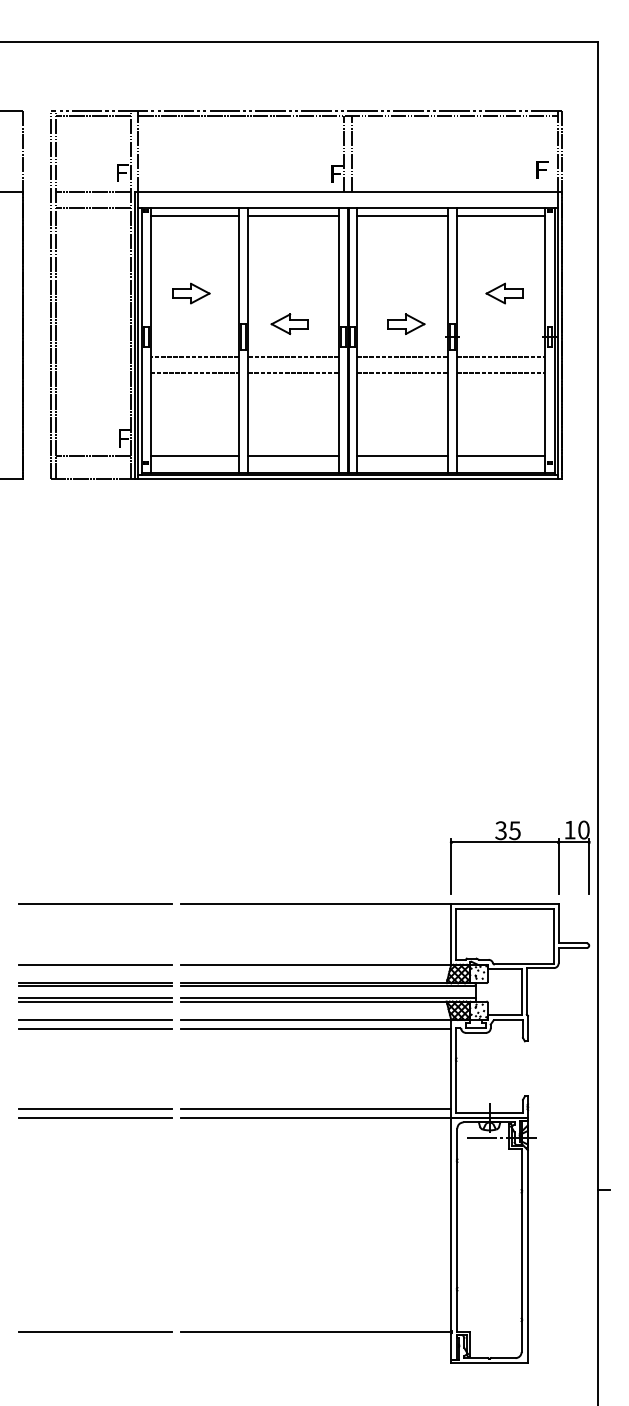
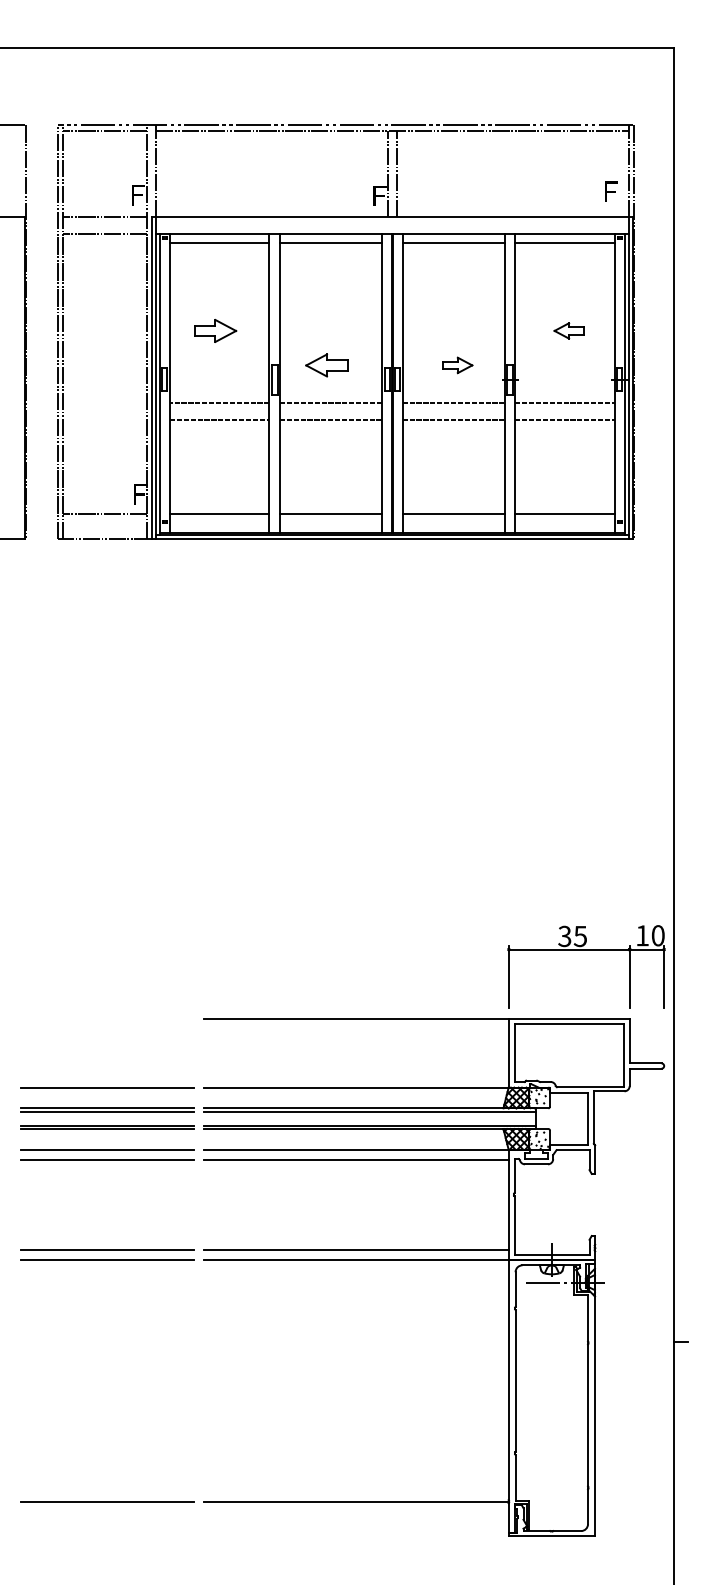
part: (504, 293) -> (568, 330), size x0.7
part: (406, 323) -> (458, 364), size x0.7
line: (94, 903) -> (106, 1018), removed

